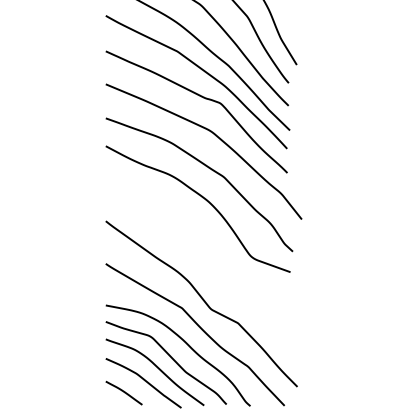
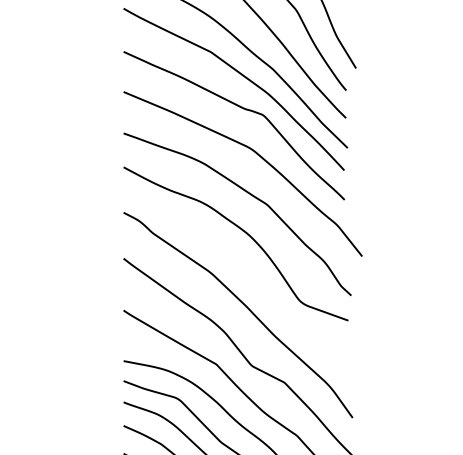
curve: (205, 260) -> (244, 306), added

